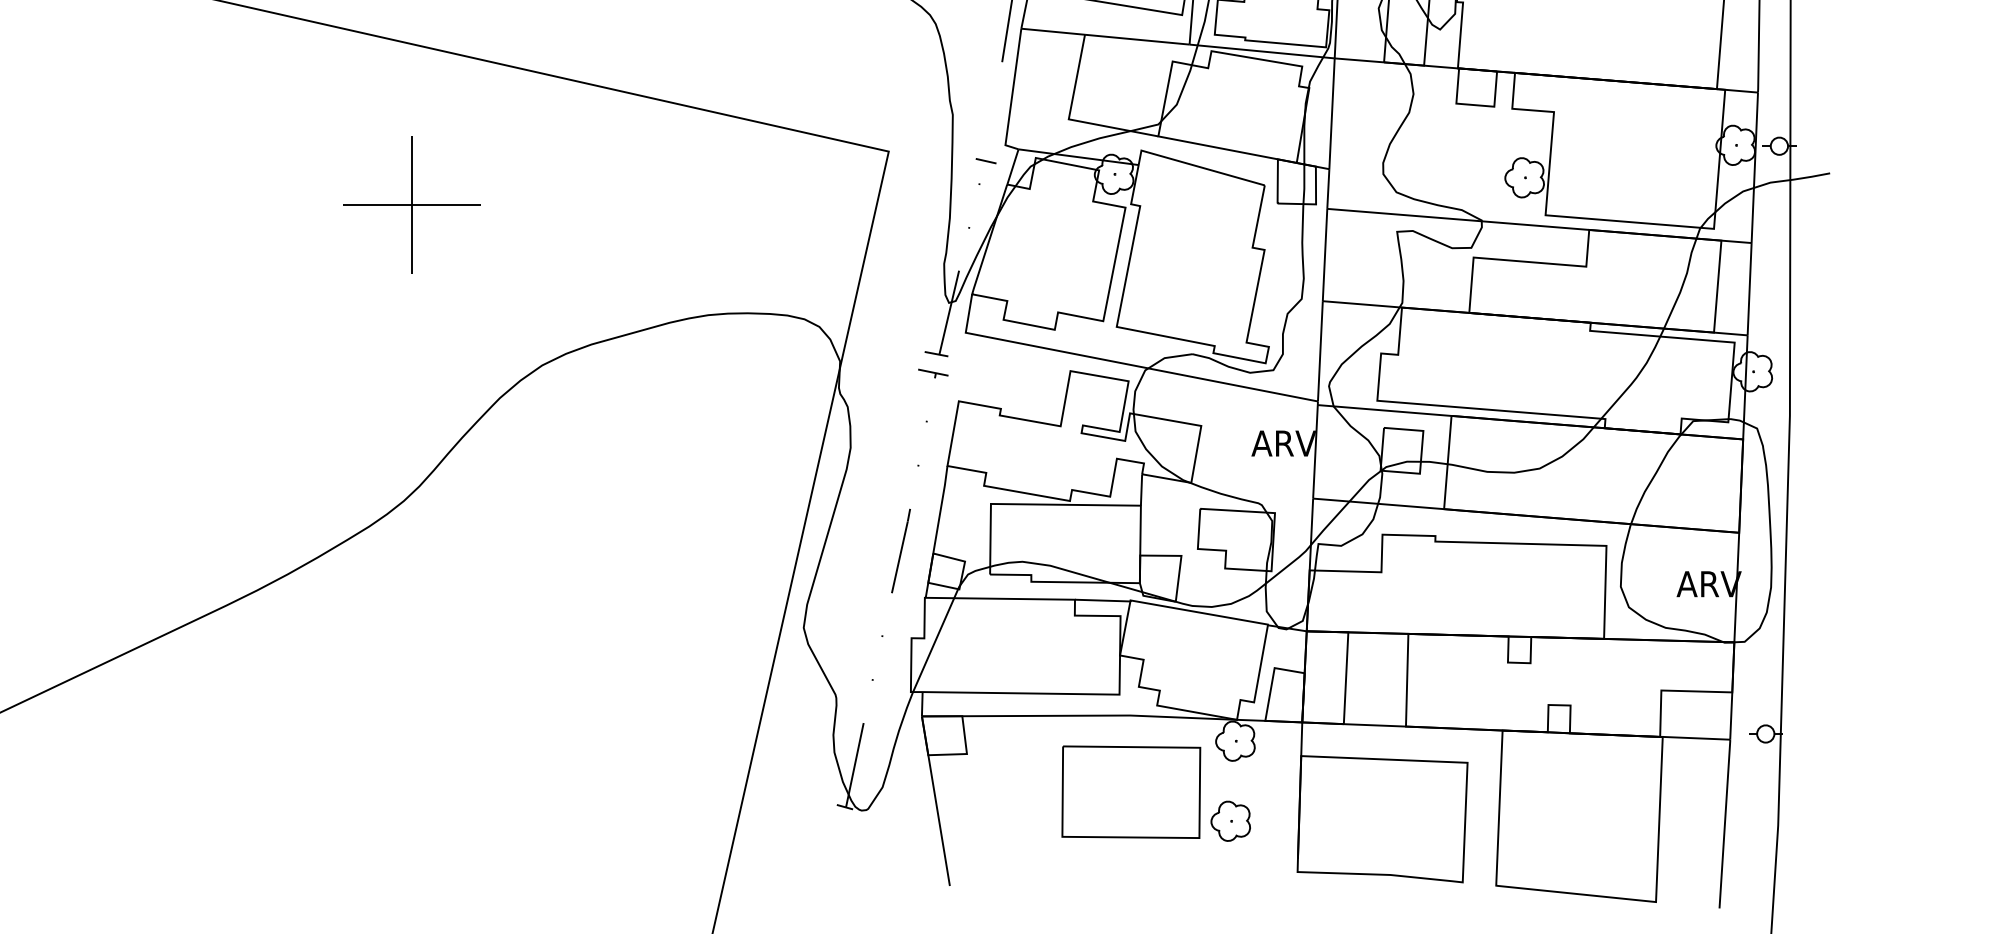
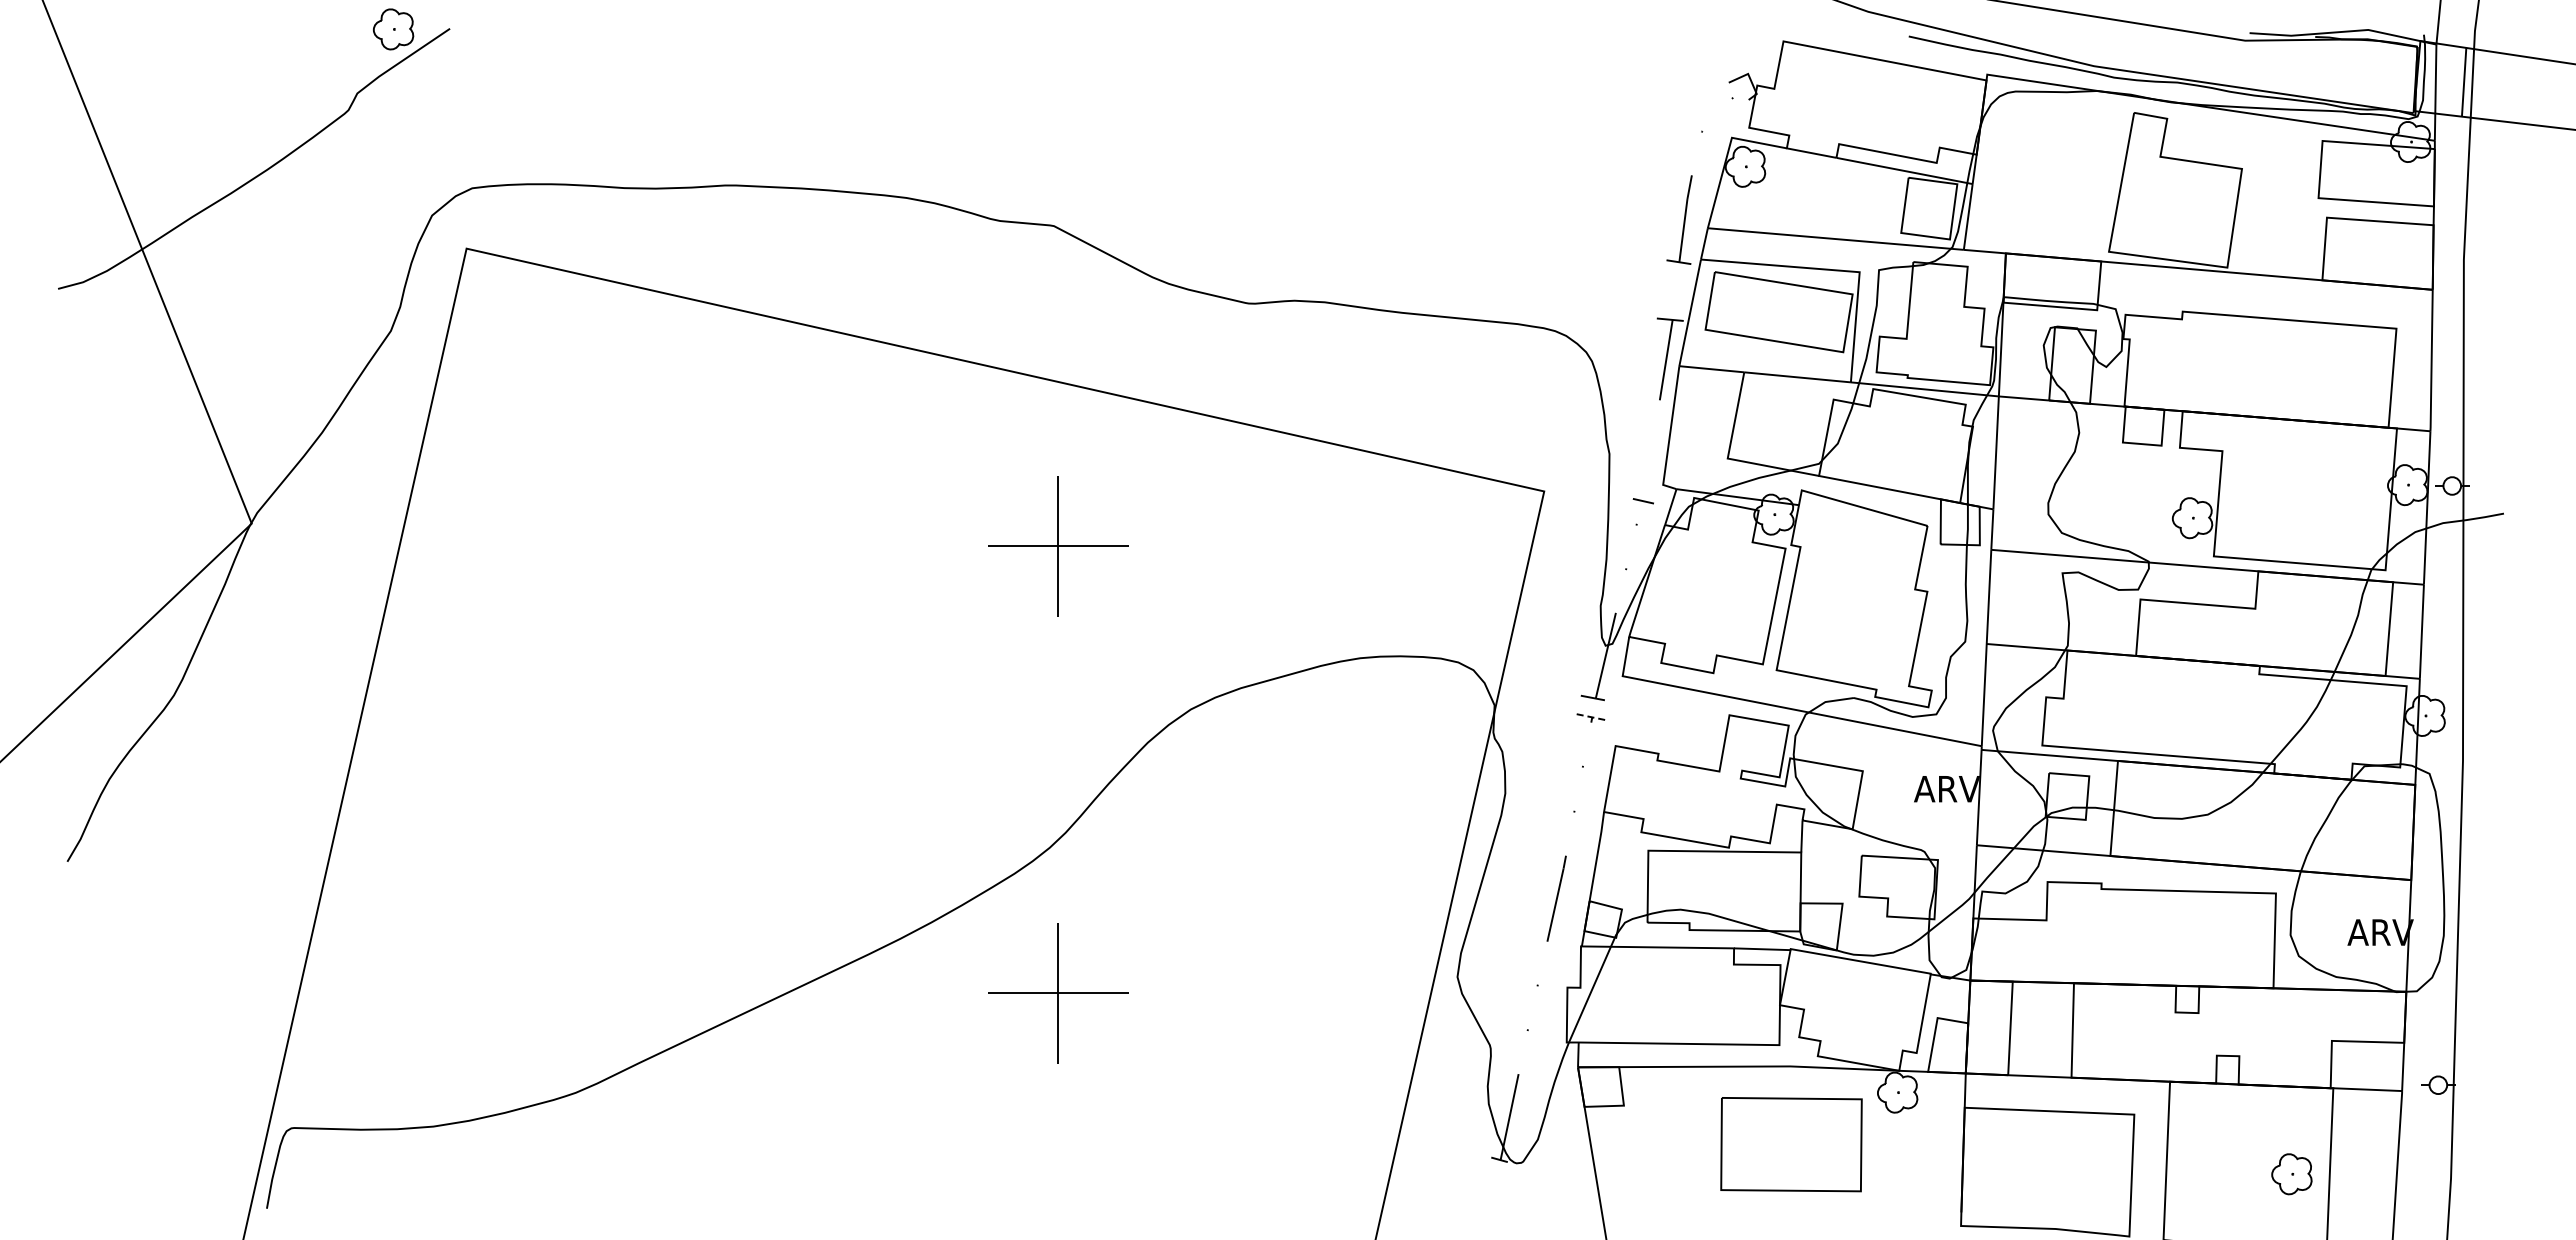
line: (933, 372) -> (1589, 716), solid -> dashed
part: (412, 644) -> (1058, 993), added
part: (1230, 821) -> (2291, 1174), moved

